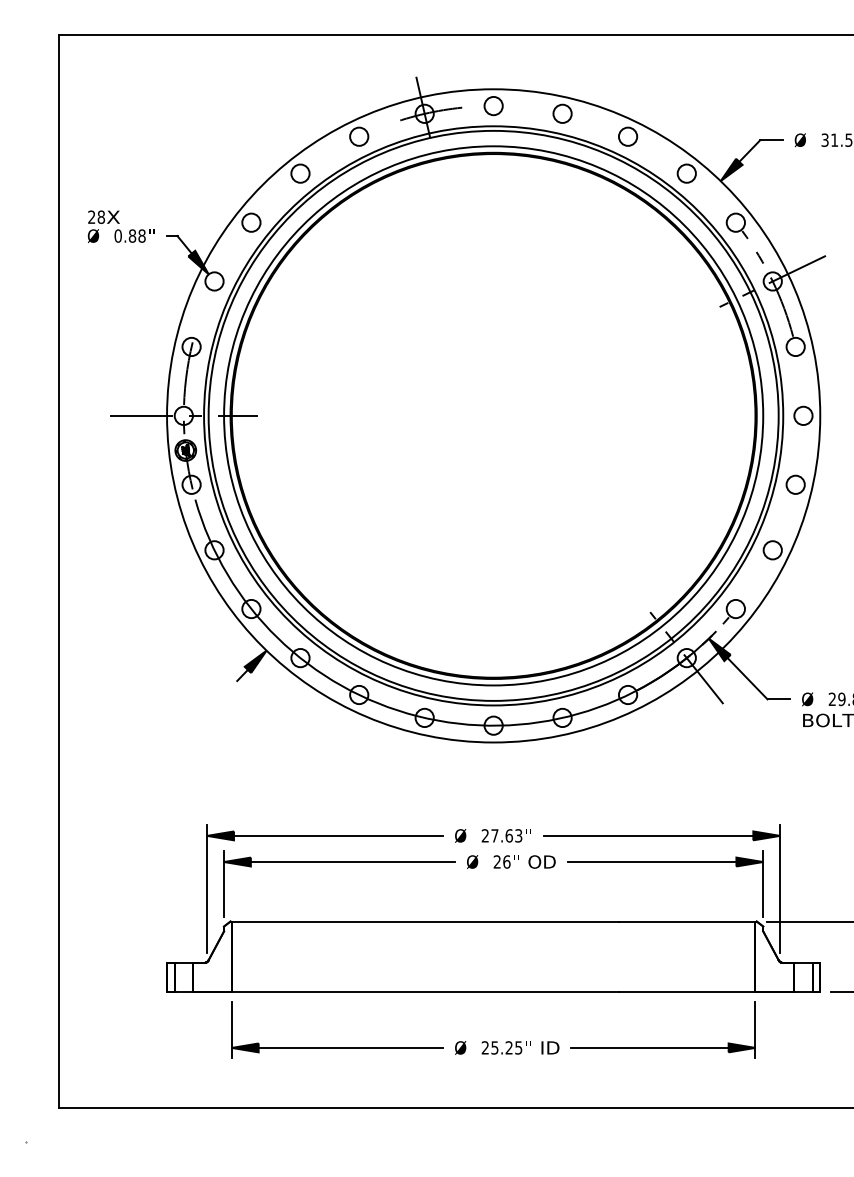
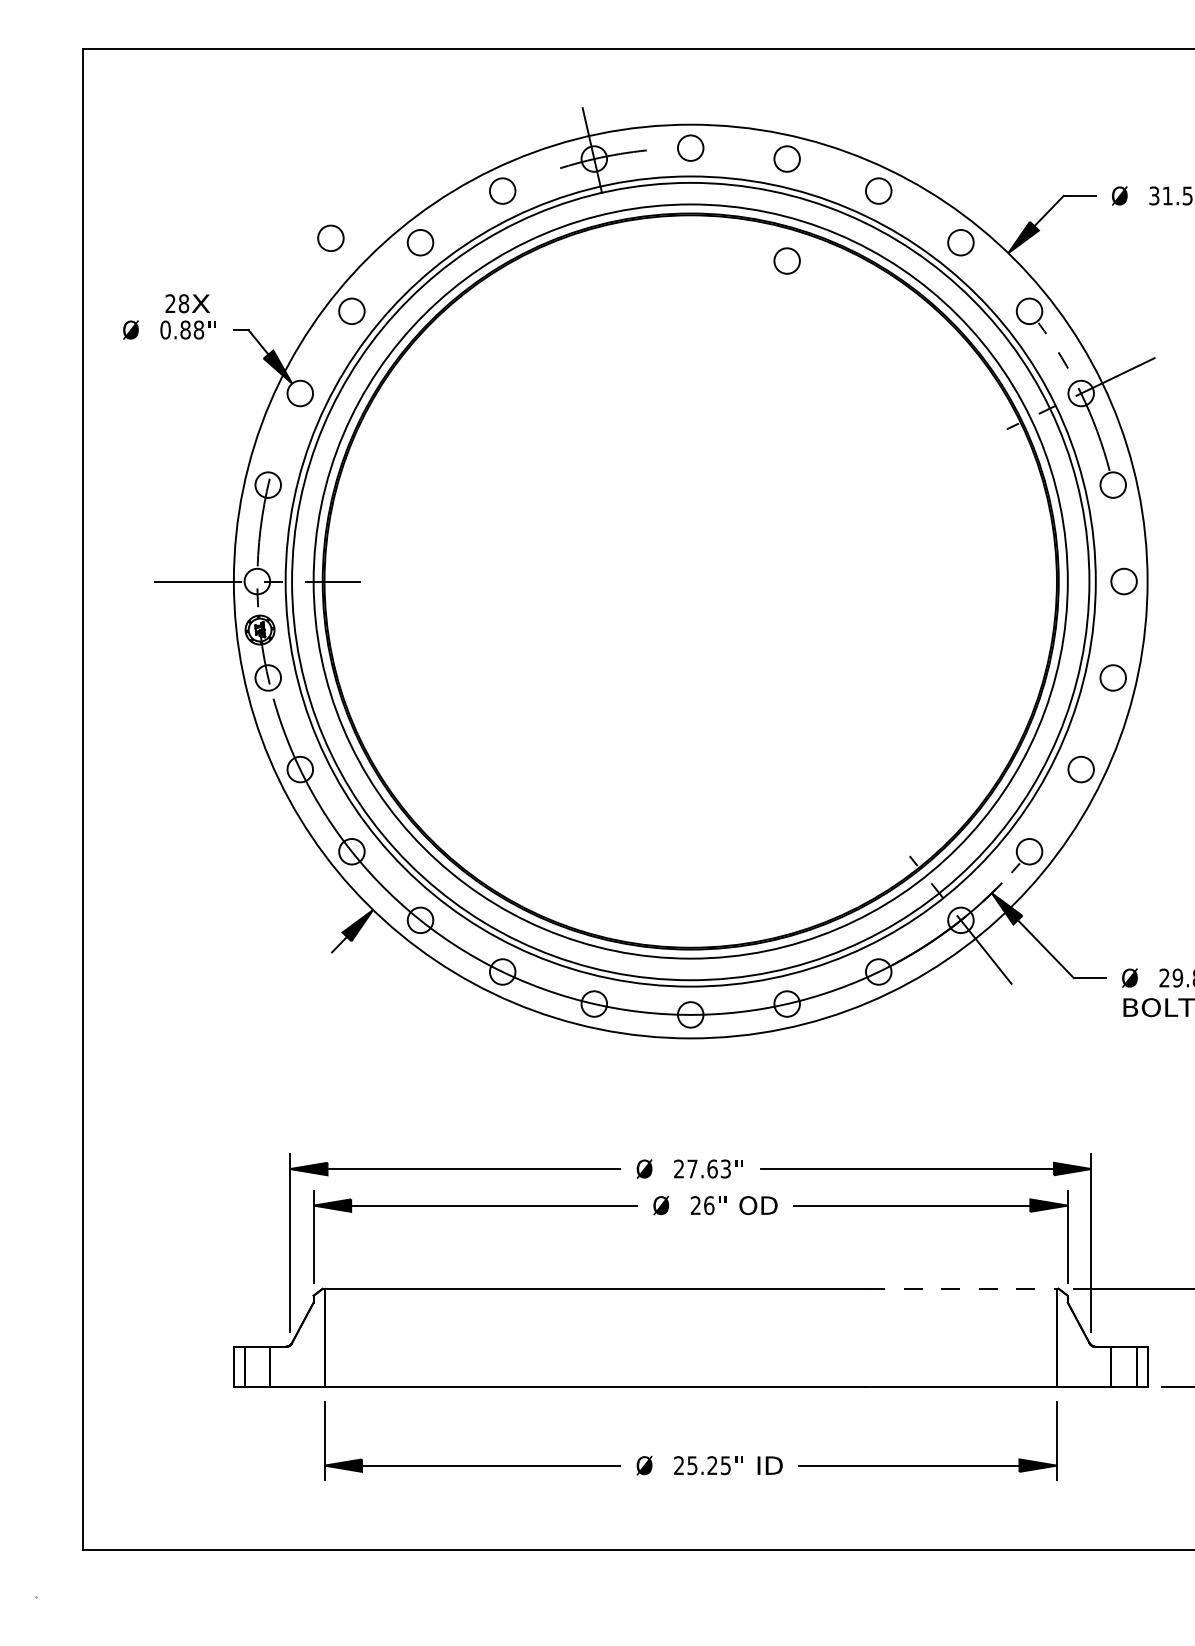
circle: (236, 169) -> (330, 237), added
circle: (562, 186) -> (786, 260), added
text: (103, 217) -> (187, 303), moved
line: (687, 921) -> (962, 1288), solid -> dashed

